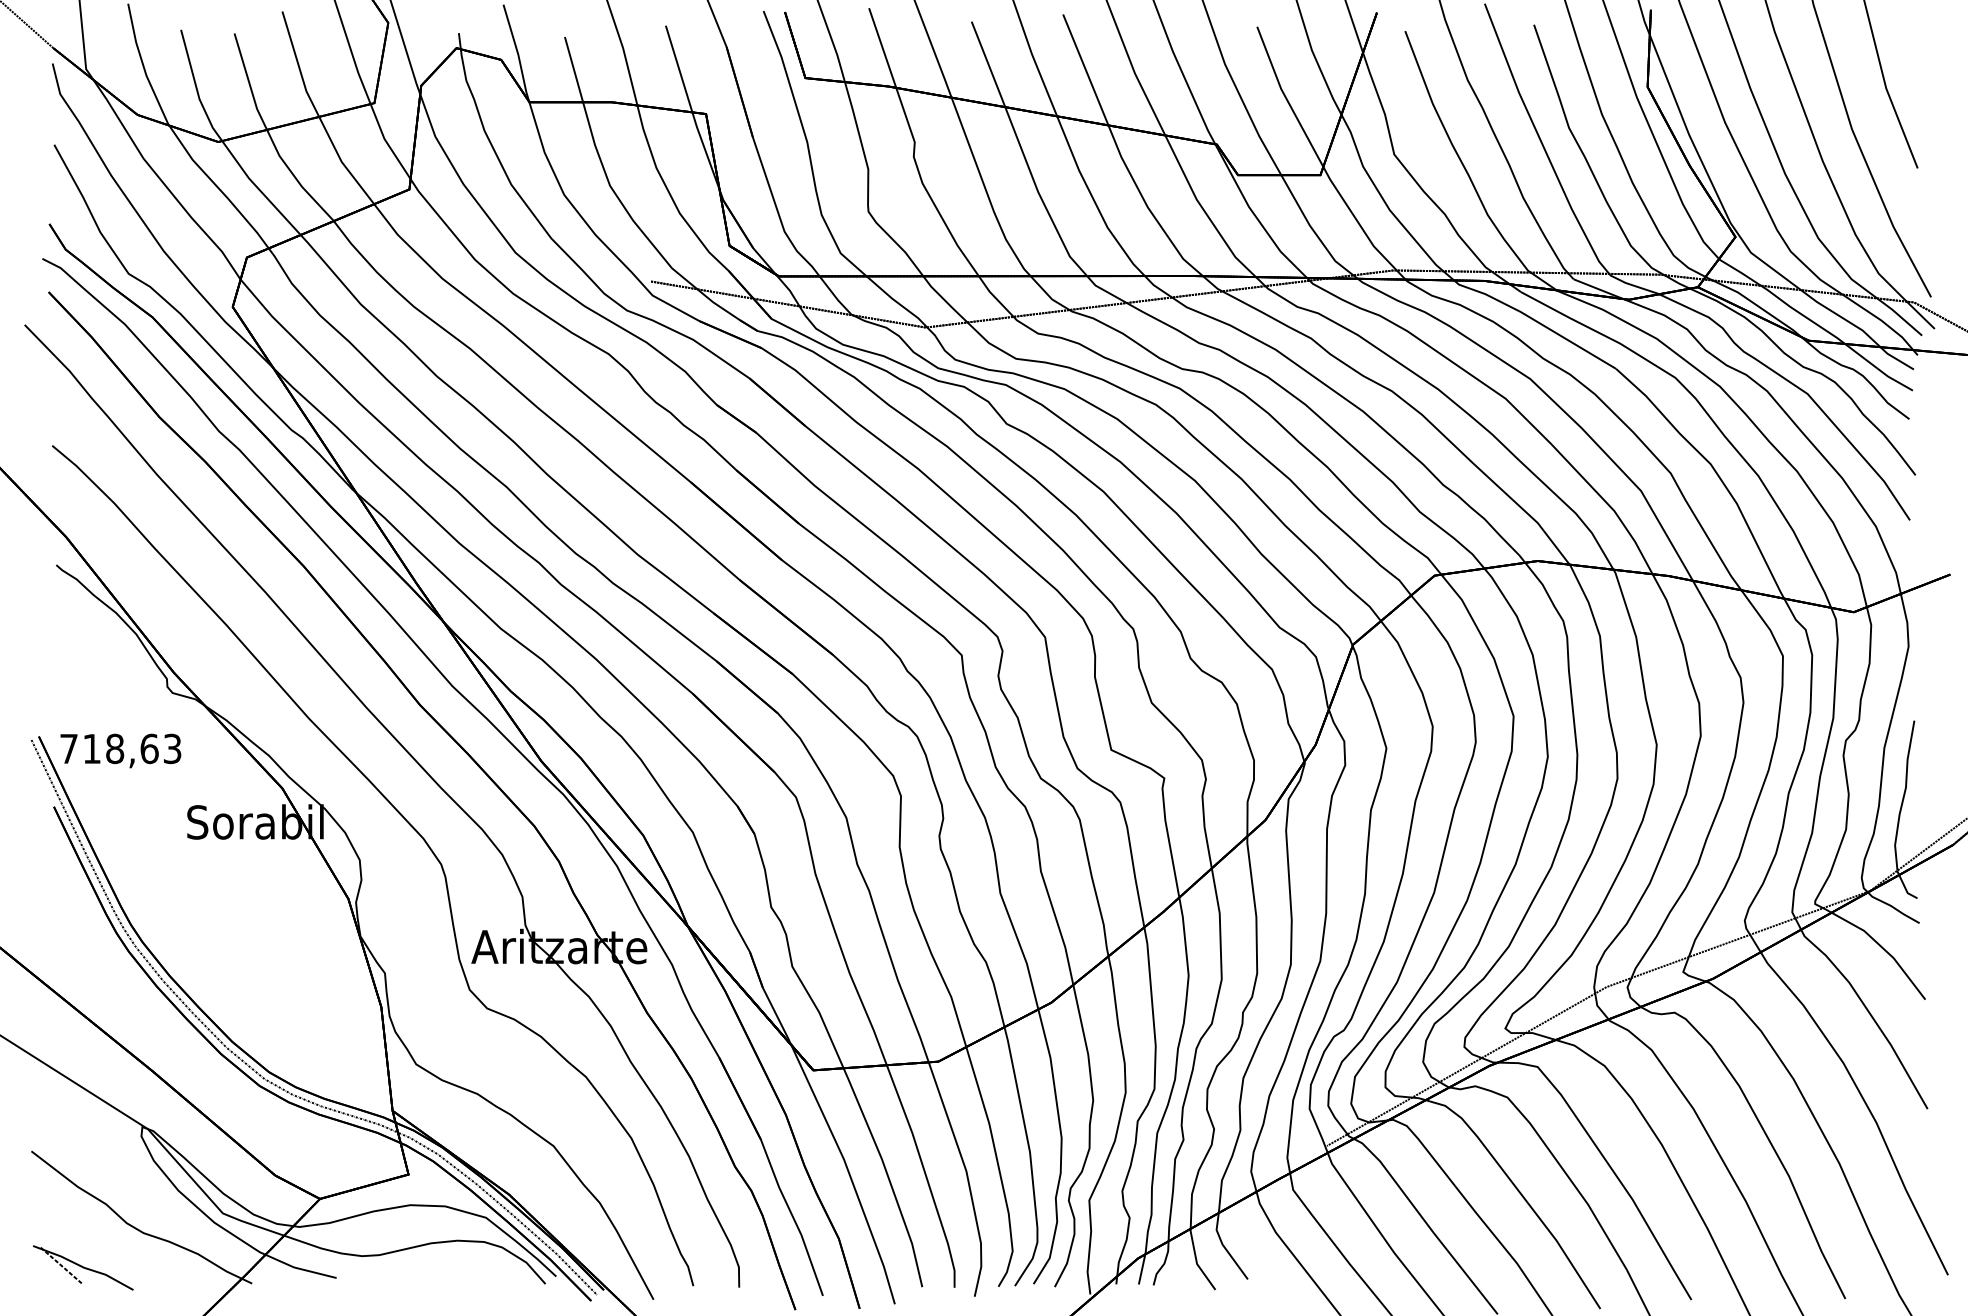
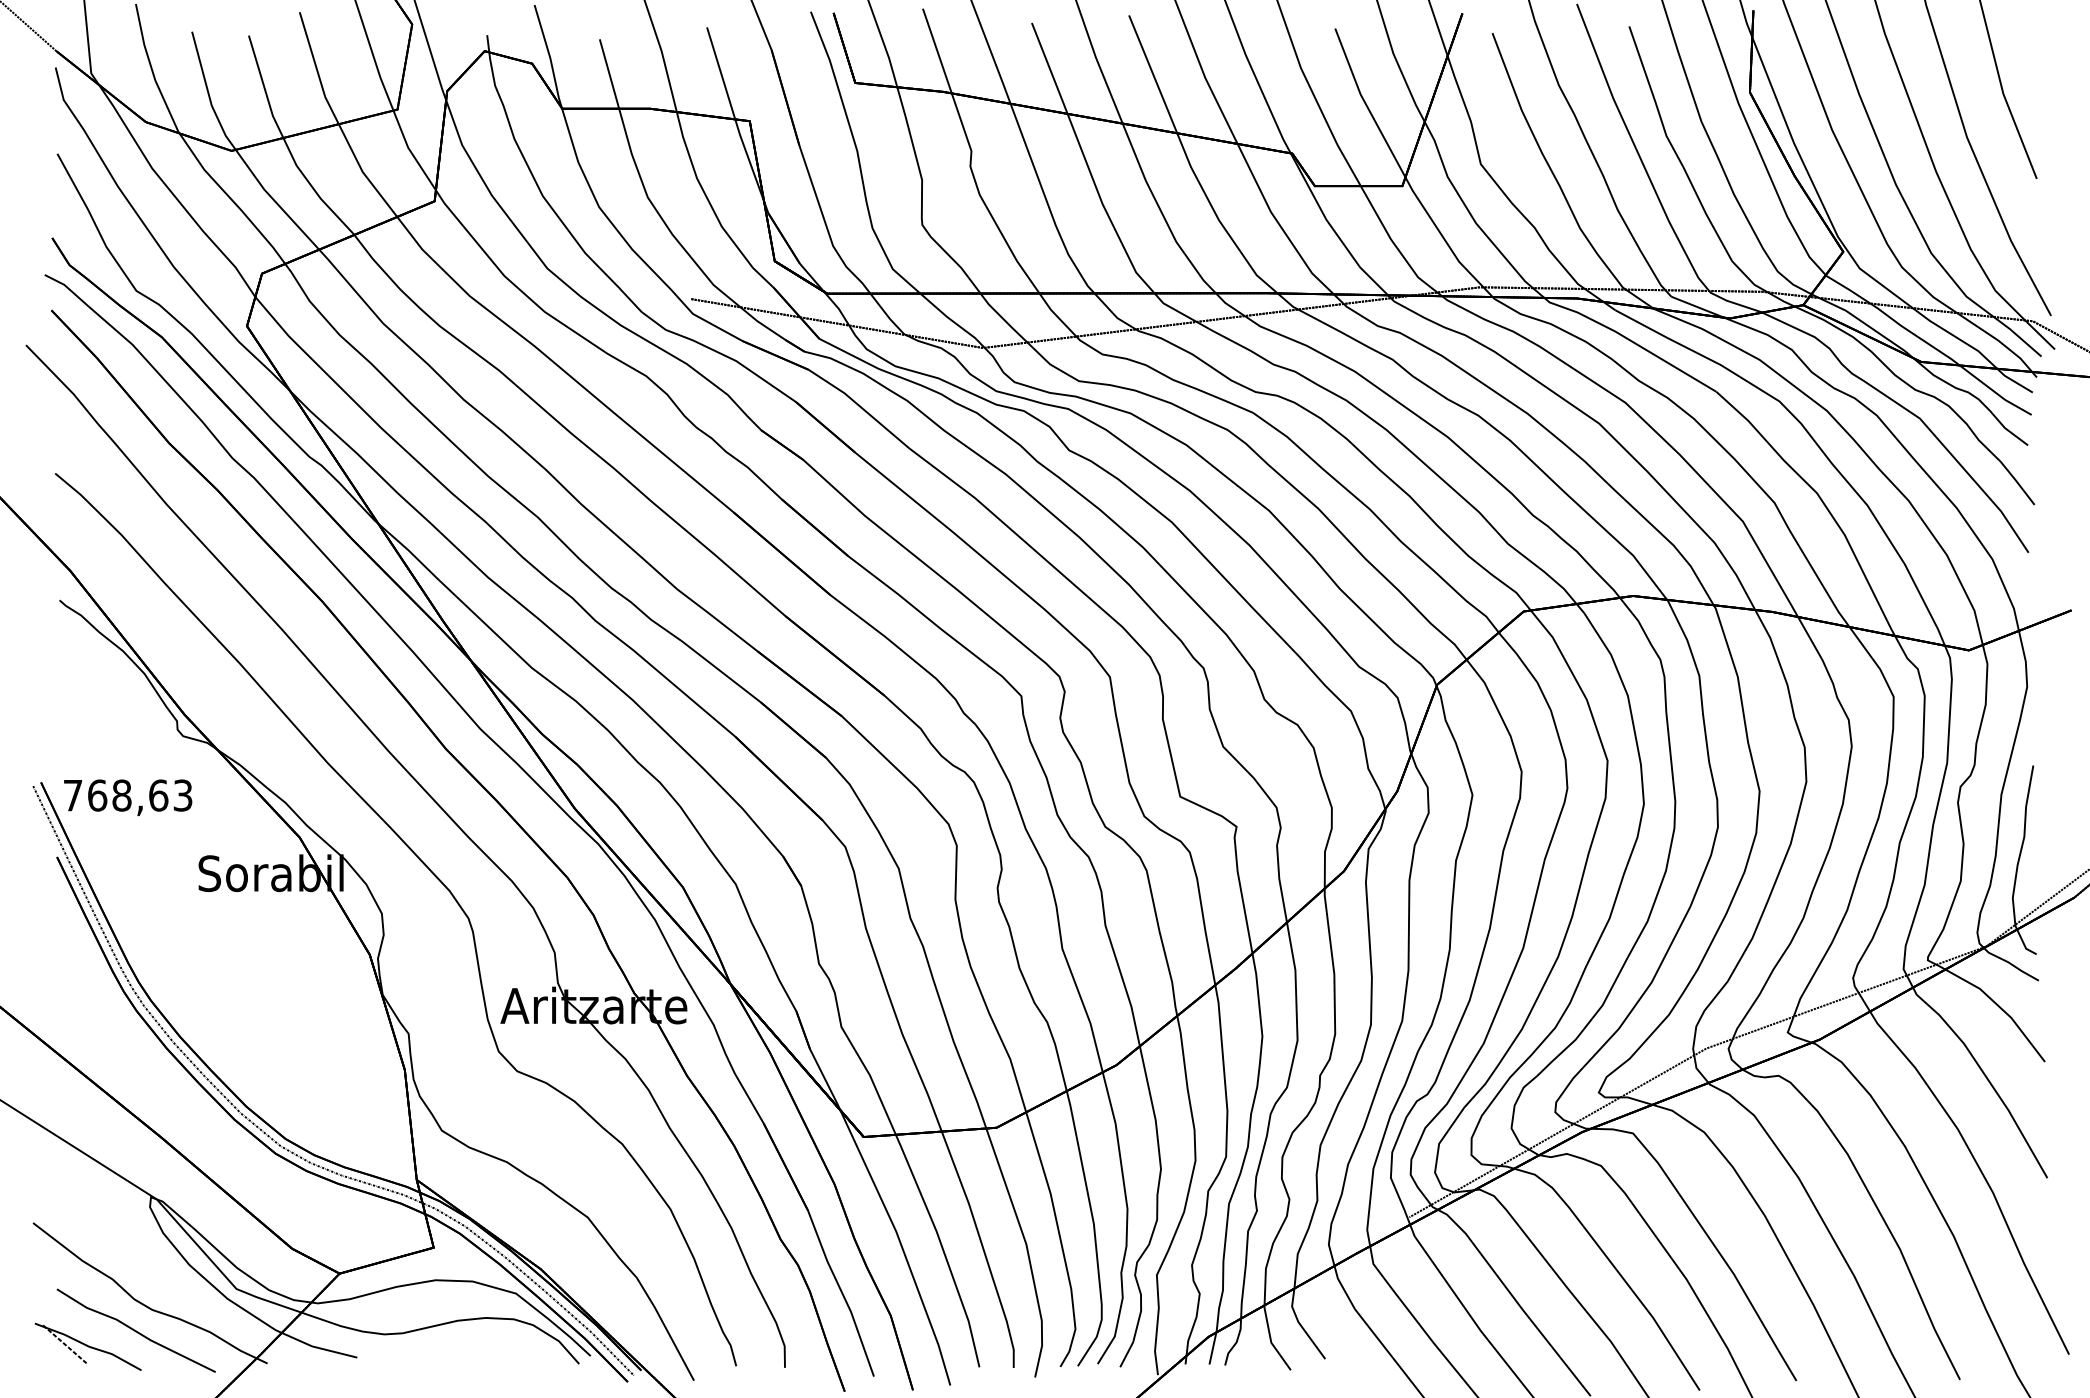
text: (92, 748) -> (97, 795), 718,63 -> 768,63
line: (127, 1252) -> (135, 1330), added

